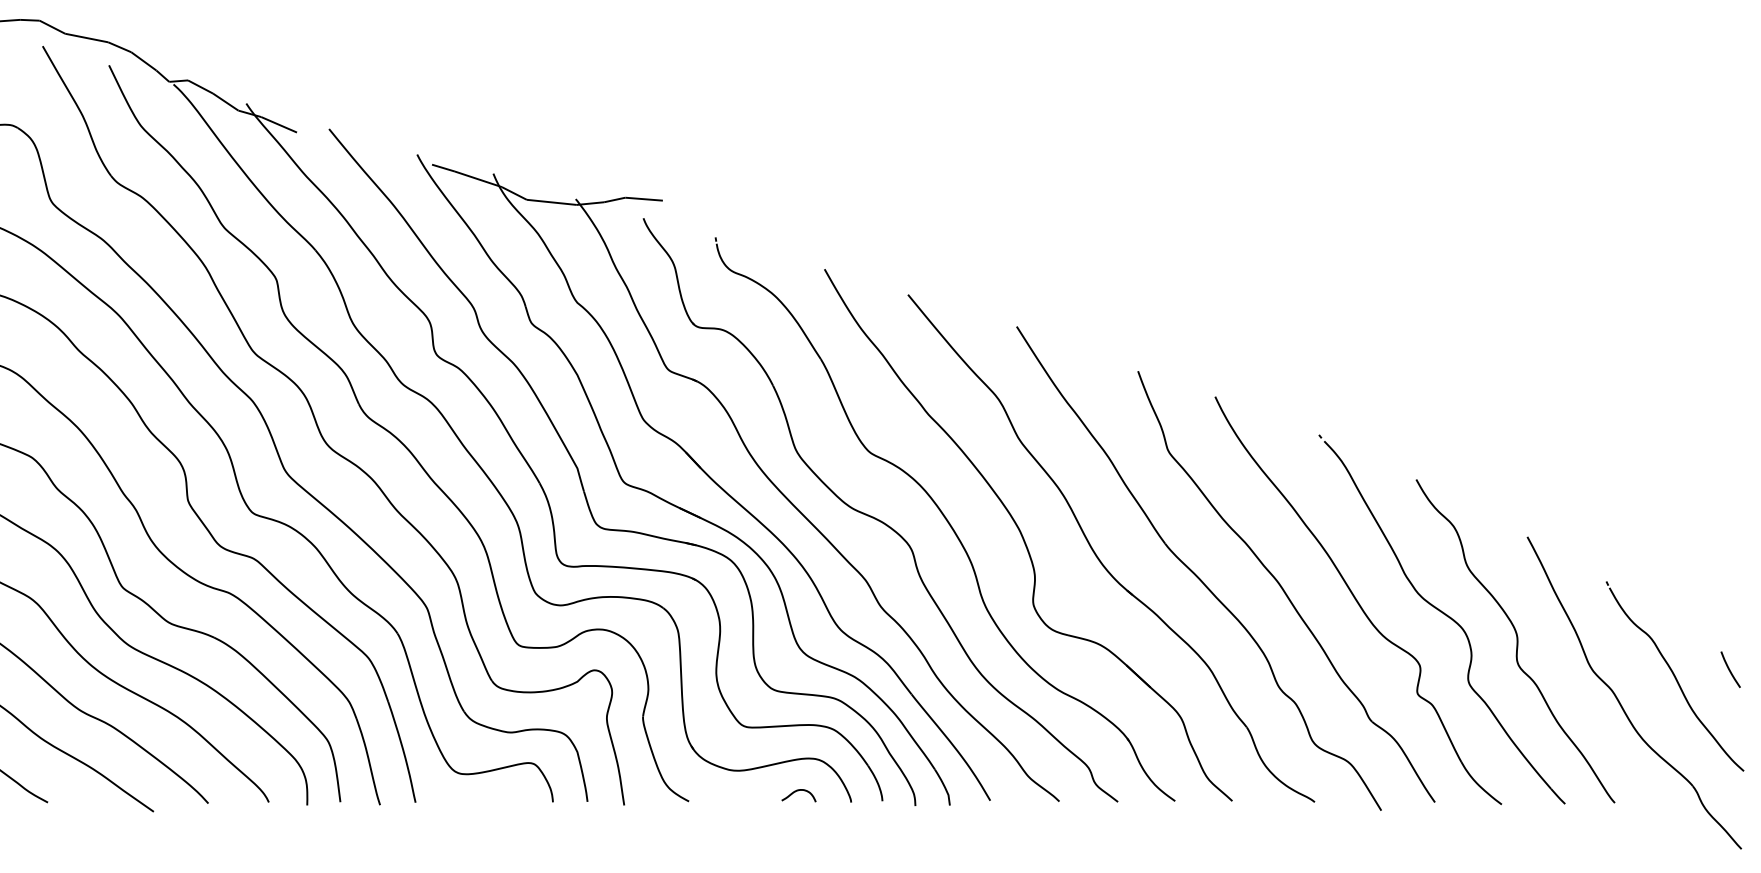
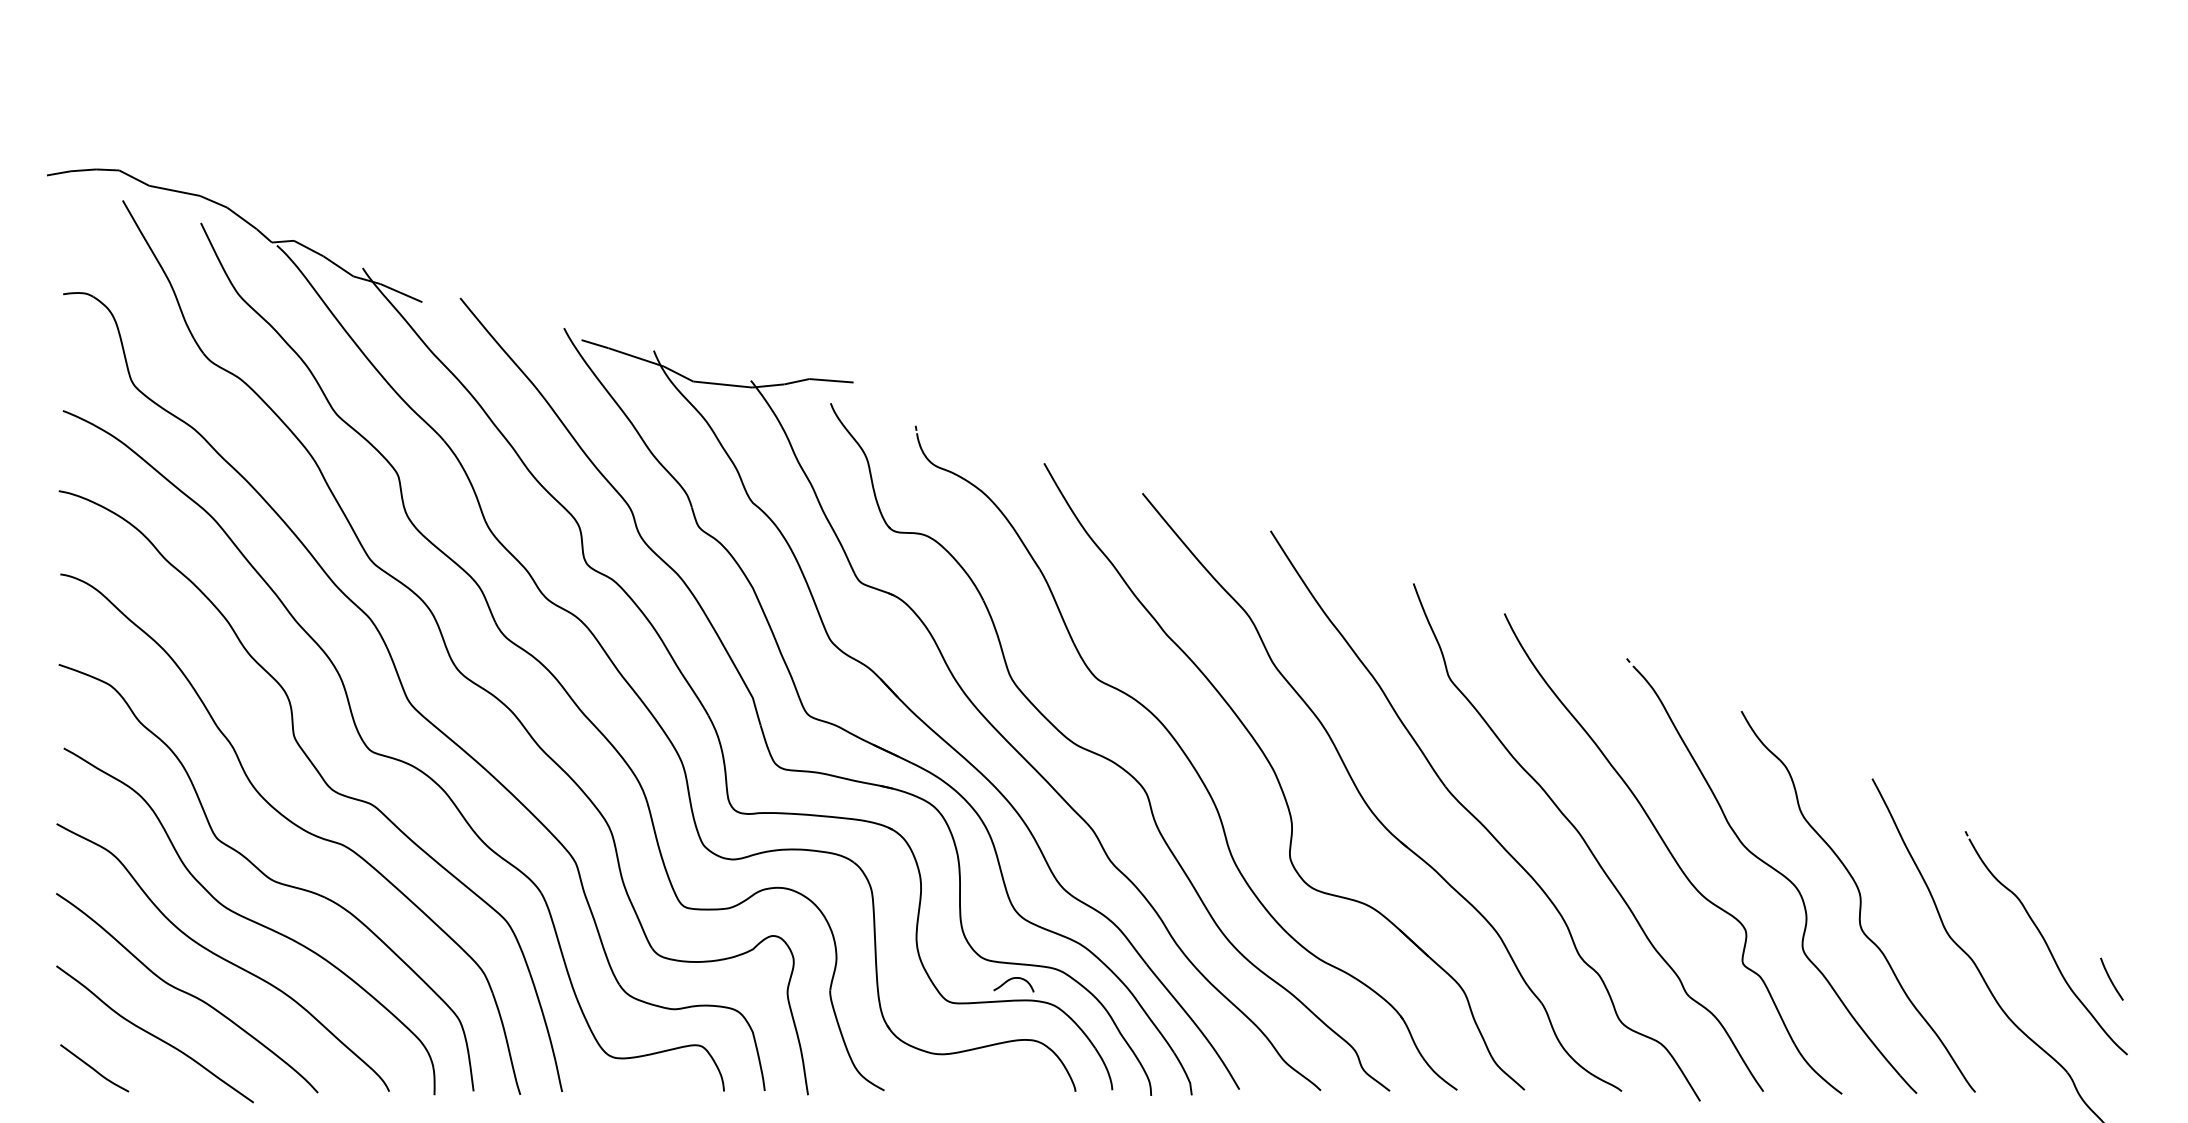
curve: (1729, 669) -> (2110, 978), moved
curve: (798, 791) -> (1013, 979), moved

